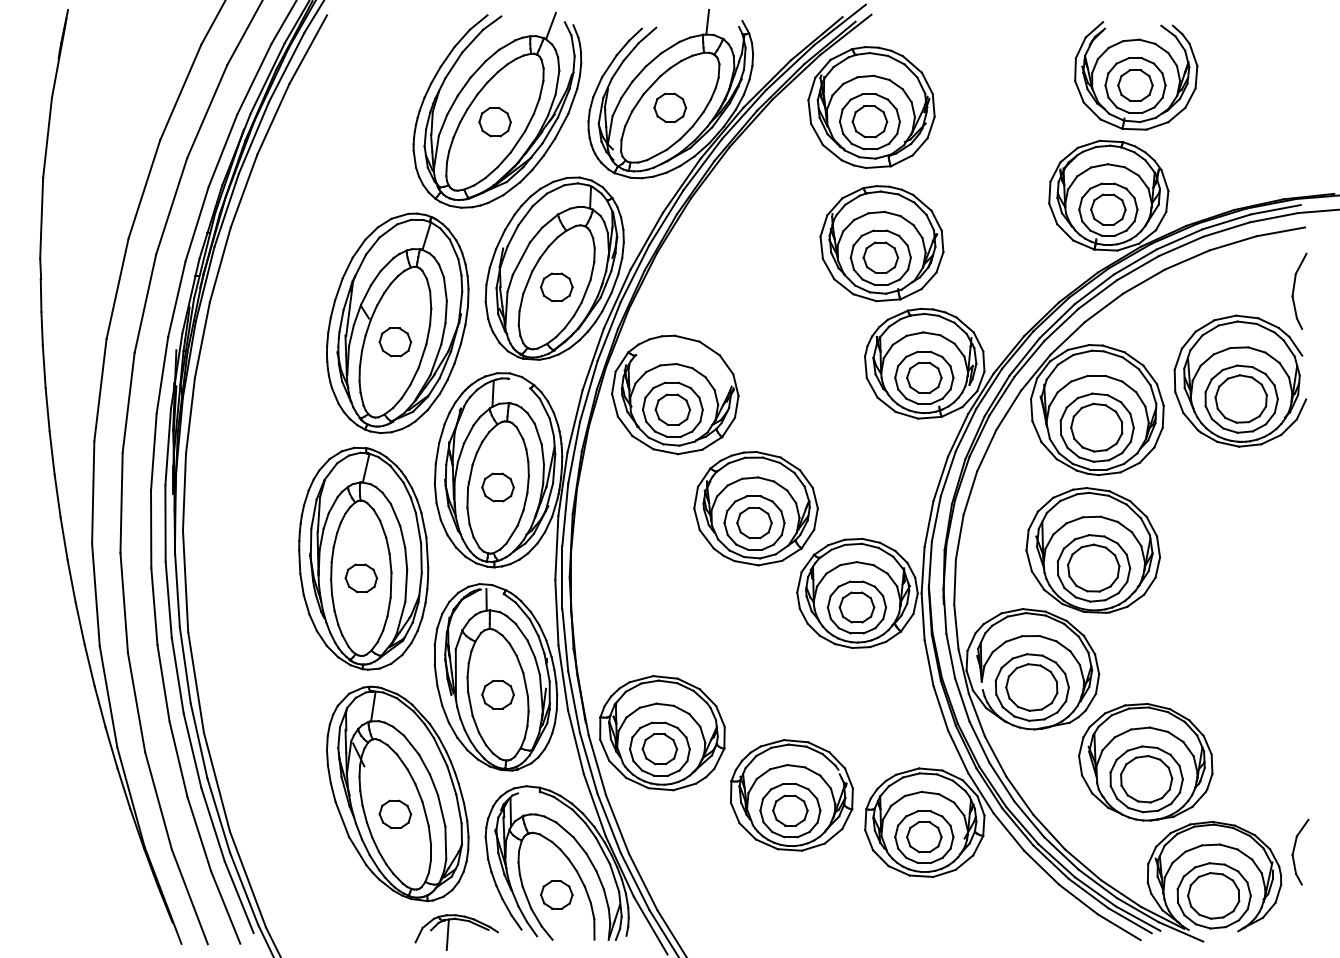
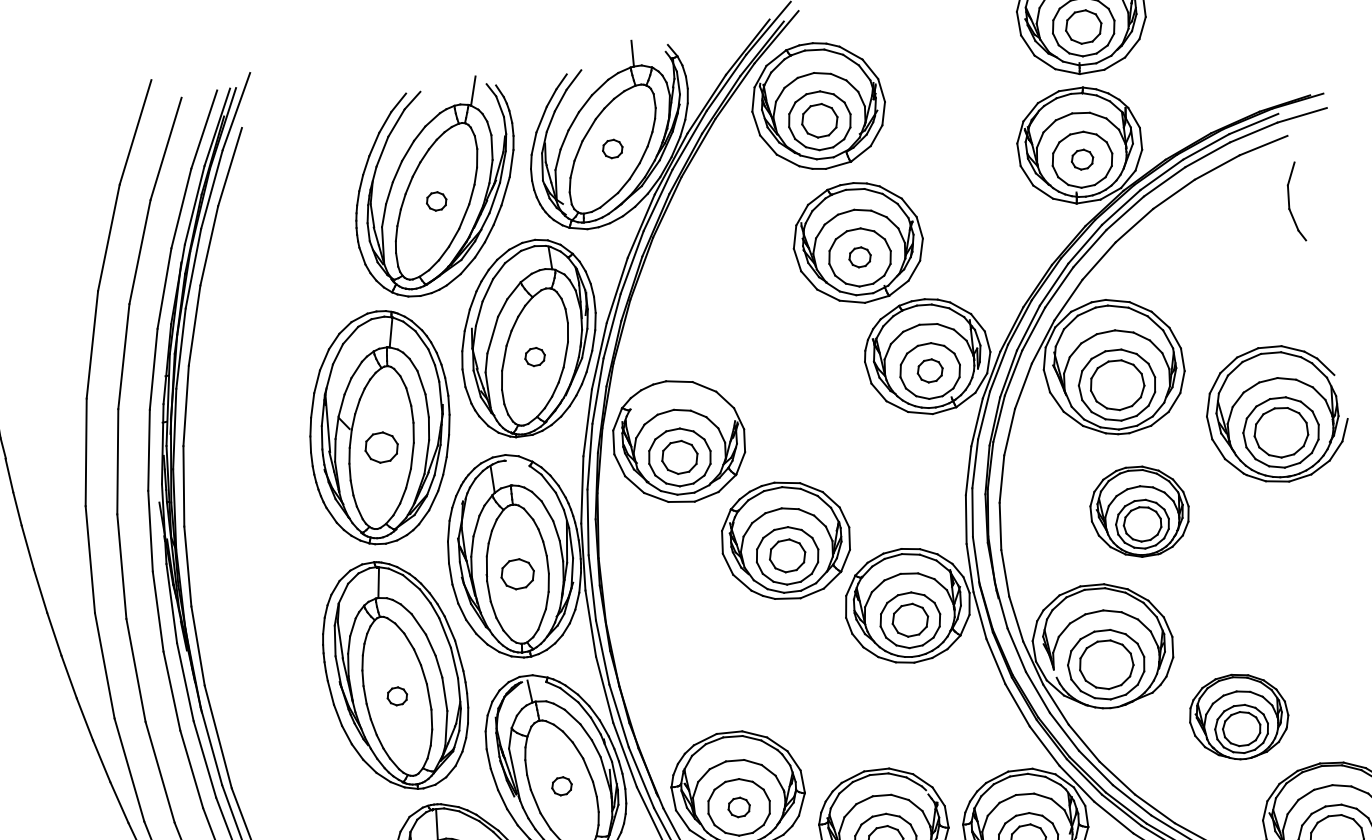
part: (670, 107) -> (612, 148), size x0.6
part: (494, 122) -> (436, 201), size x0.6
part: (1108, 209) -> (1082, 159), size x0.6
part: (880, 257) -> (859, 257), size x0.6
part: (556, 287) -> (534, 357), size x0.6
part: (924, 377) -> (930, 370), size x0.7
part: (1240, 380) -> (1276, 413), moved
part: (1092, 550) -> (1139, 511), size x0.7
part: (361, 578) -> (397, 696), size x0.6
part: (497, 694) -> (561, 786), size x0.6
part: (659, 749) -> (738, 807), size x0.6
part: (1145, 762) -> (1238, 717), size x0.7

